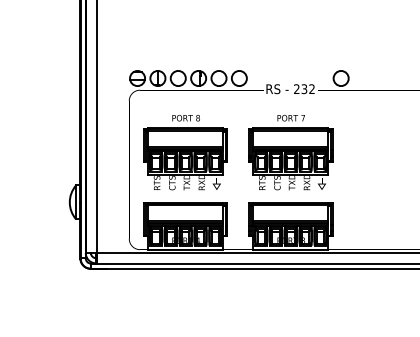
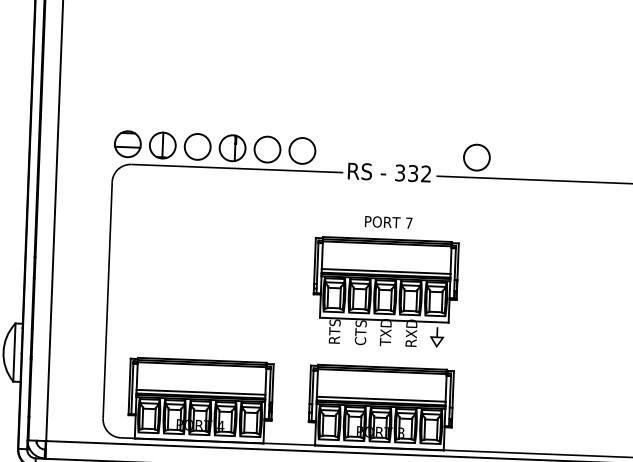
text: (296, 89) -> (399, 173), 232 -> 332
part: (185, 152) -> (205, 274), removed

